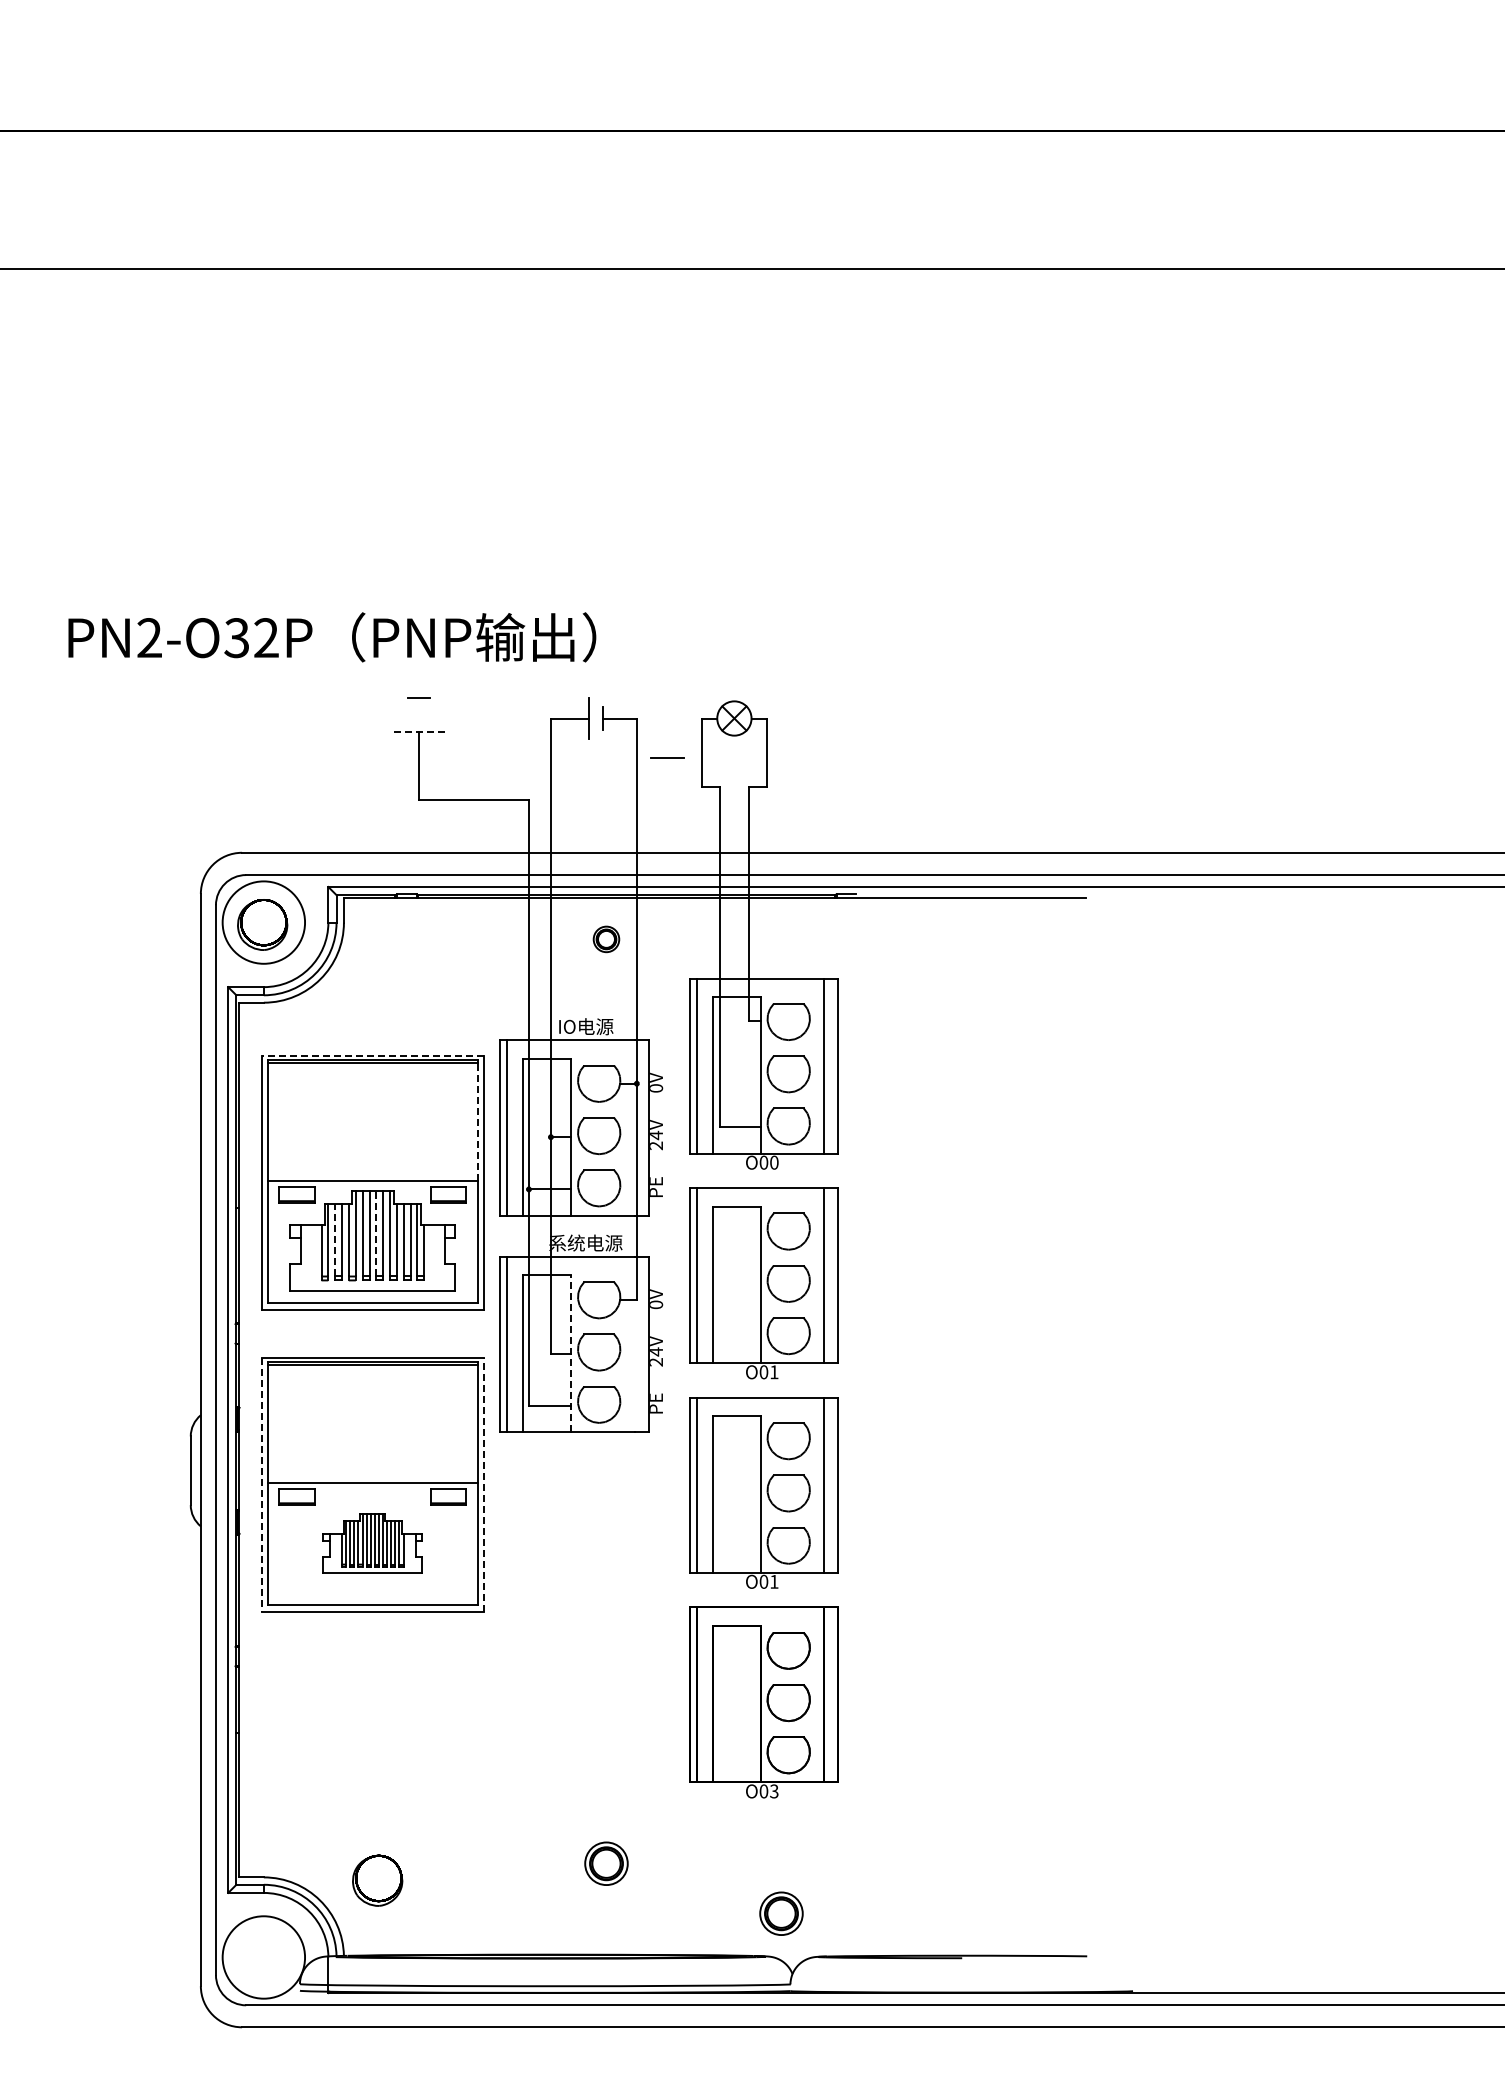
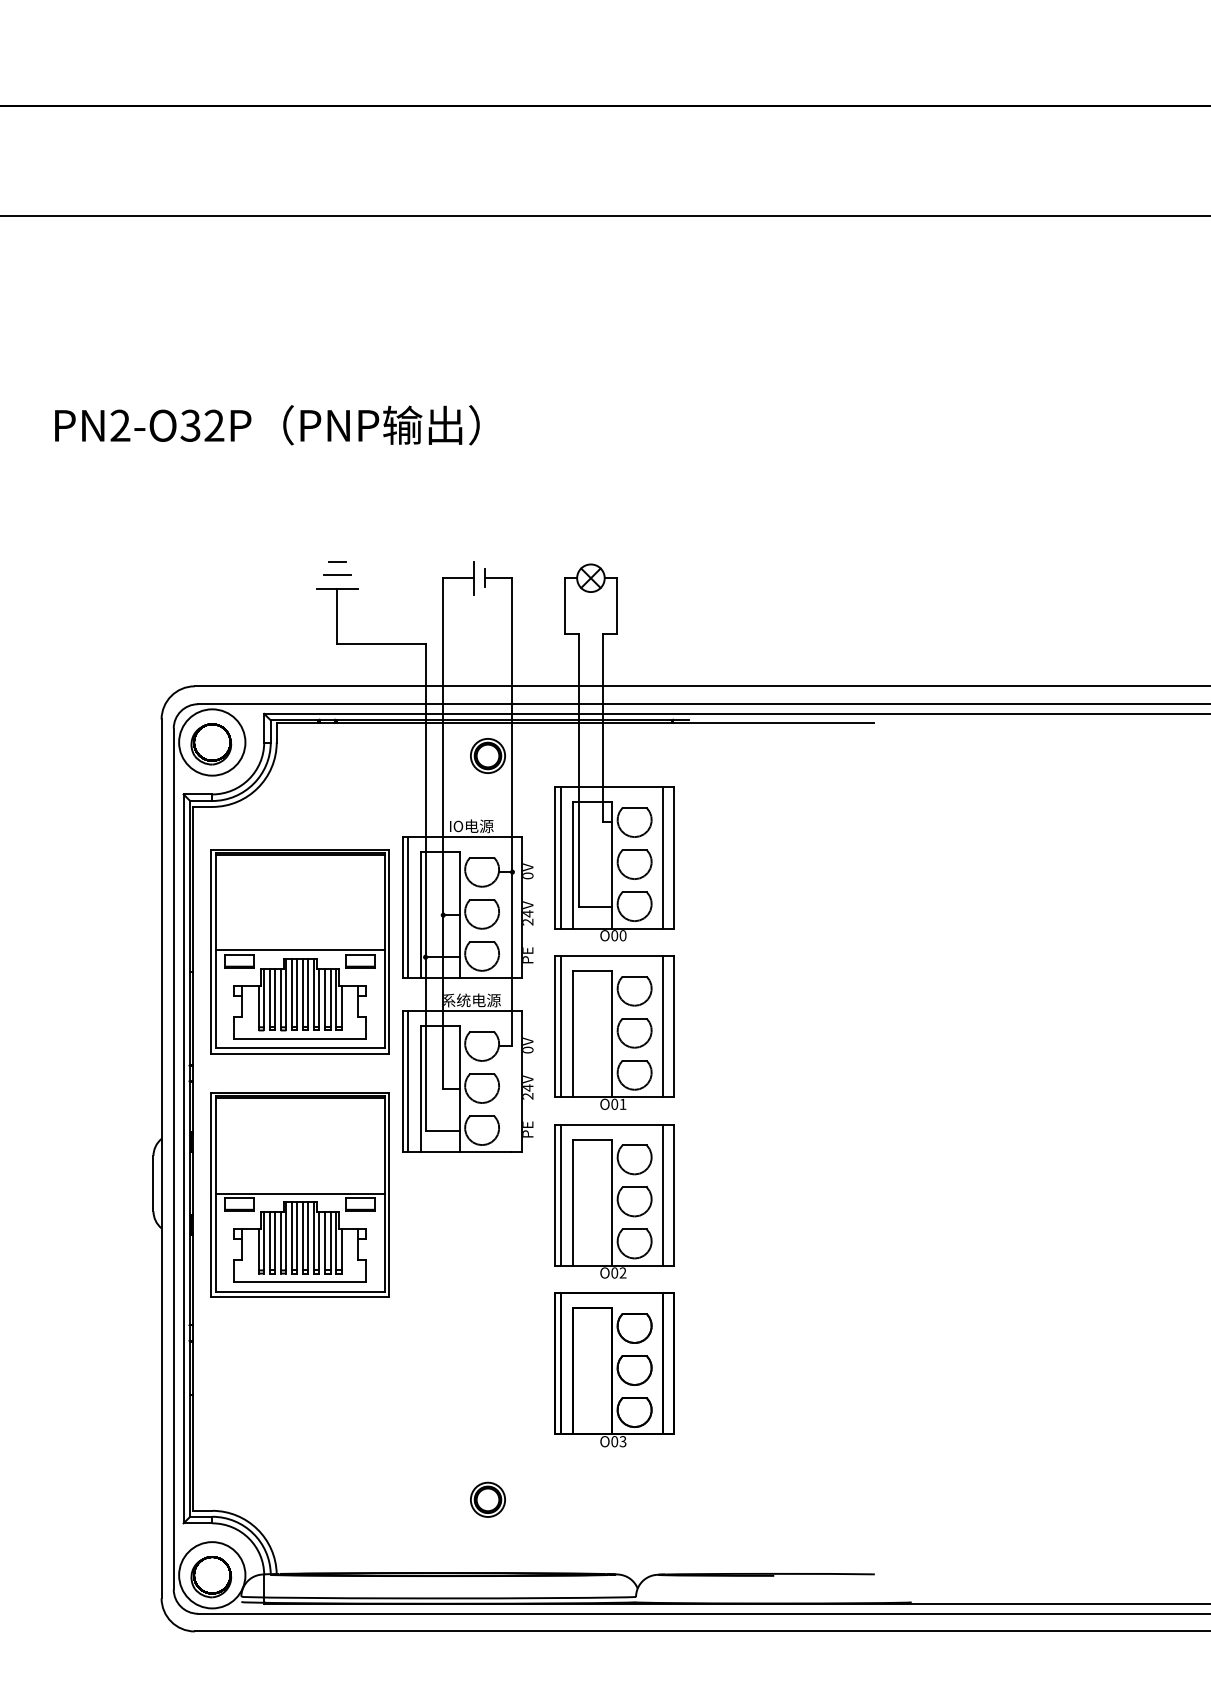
text: (332, 637) -> (267, 425), moved
line: (419, 732) -> (337, 589), dashed -> solid
line: (667, 757) -> (337, 575), moved
part: (606, 939) -> (488, 756), size x1.67
line: (373, 1055) -> (300, 849), dashed -> solid
line: (478, 1121) -> (385, 902), dashed -> solid
line: (376, 1233) -> (302, 992), dashed -> solid
line: (335, 1239) -> (269, 997), dashed -> solid
line: (571, 1353) -> (459, 1089), dashed -> solid
line: (262, 1484) -> (211, 1194), dashed -> solid
line: (483, 1484) -> (389, 1194), dashed -> solid
part: (372, 1543) -> (299, 1242), size x1.67
text: (774, 1581) -> (623, 1272), O01 -> O02
part: (377, 1880) -> (211, 1576), moved
part: (781, 1913) -> (628, 1539), removed

